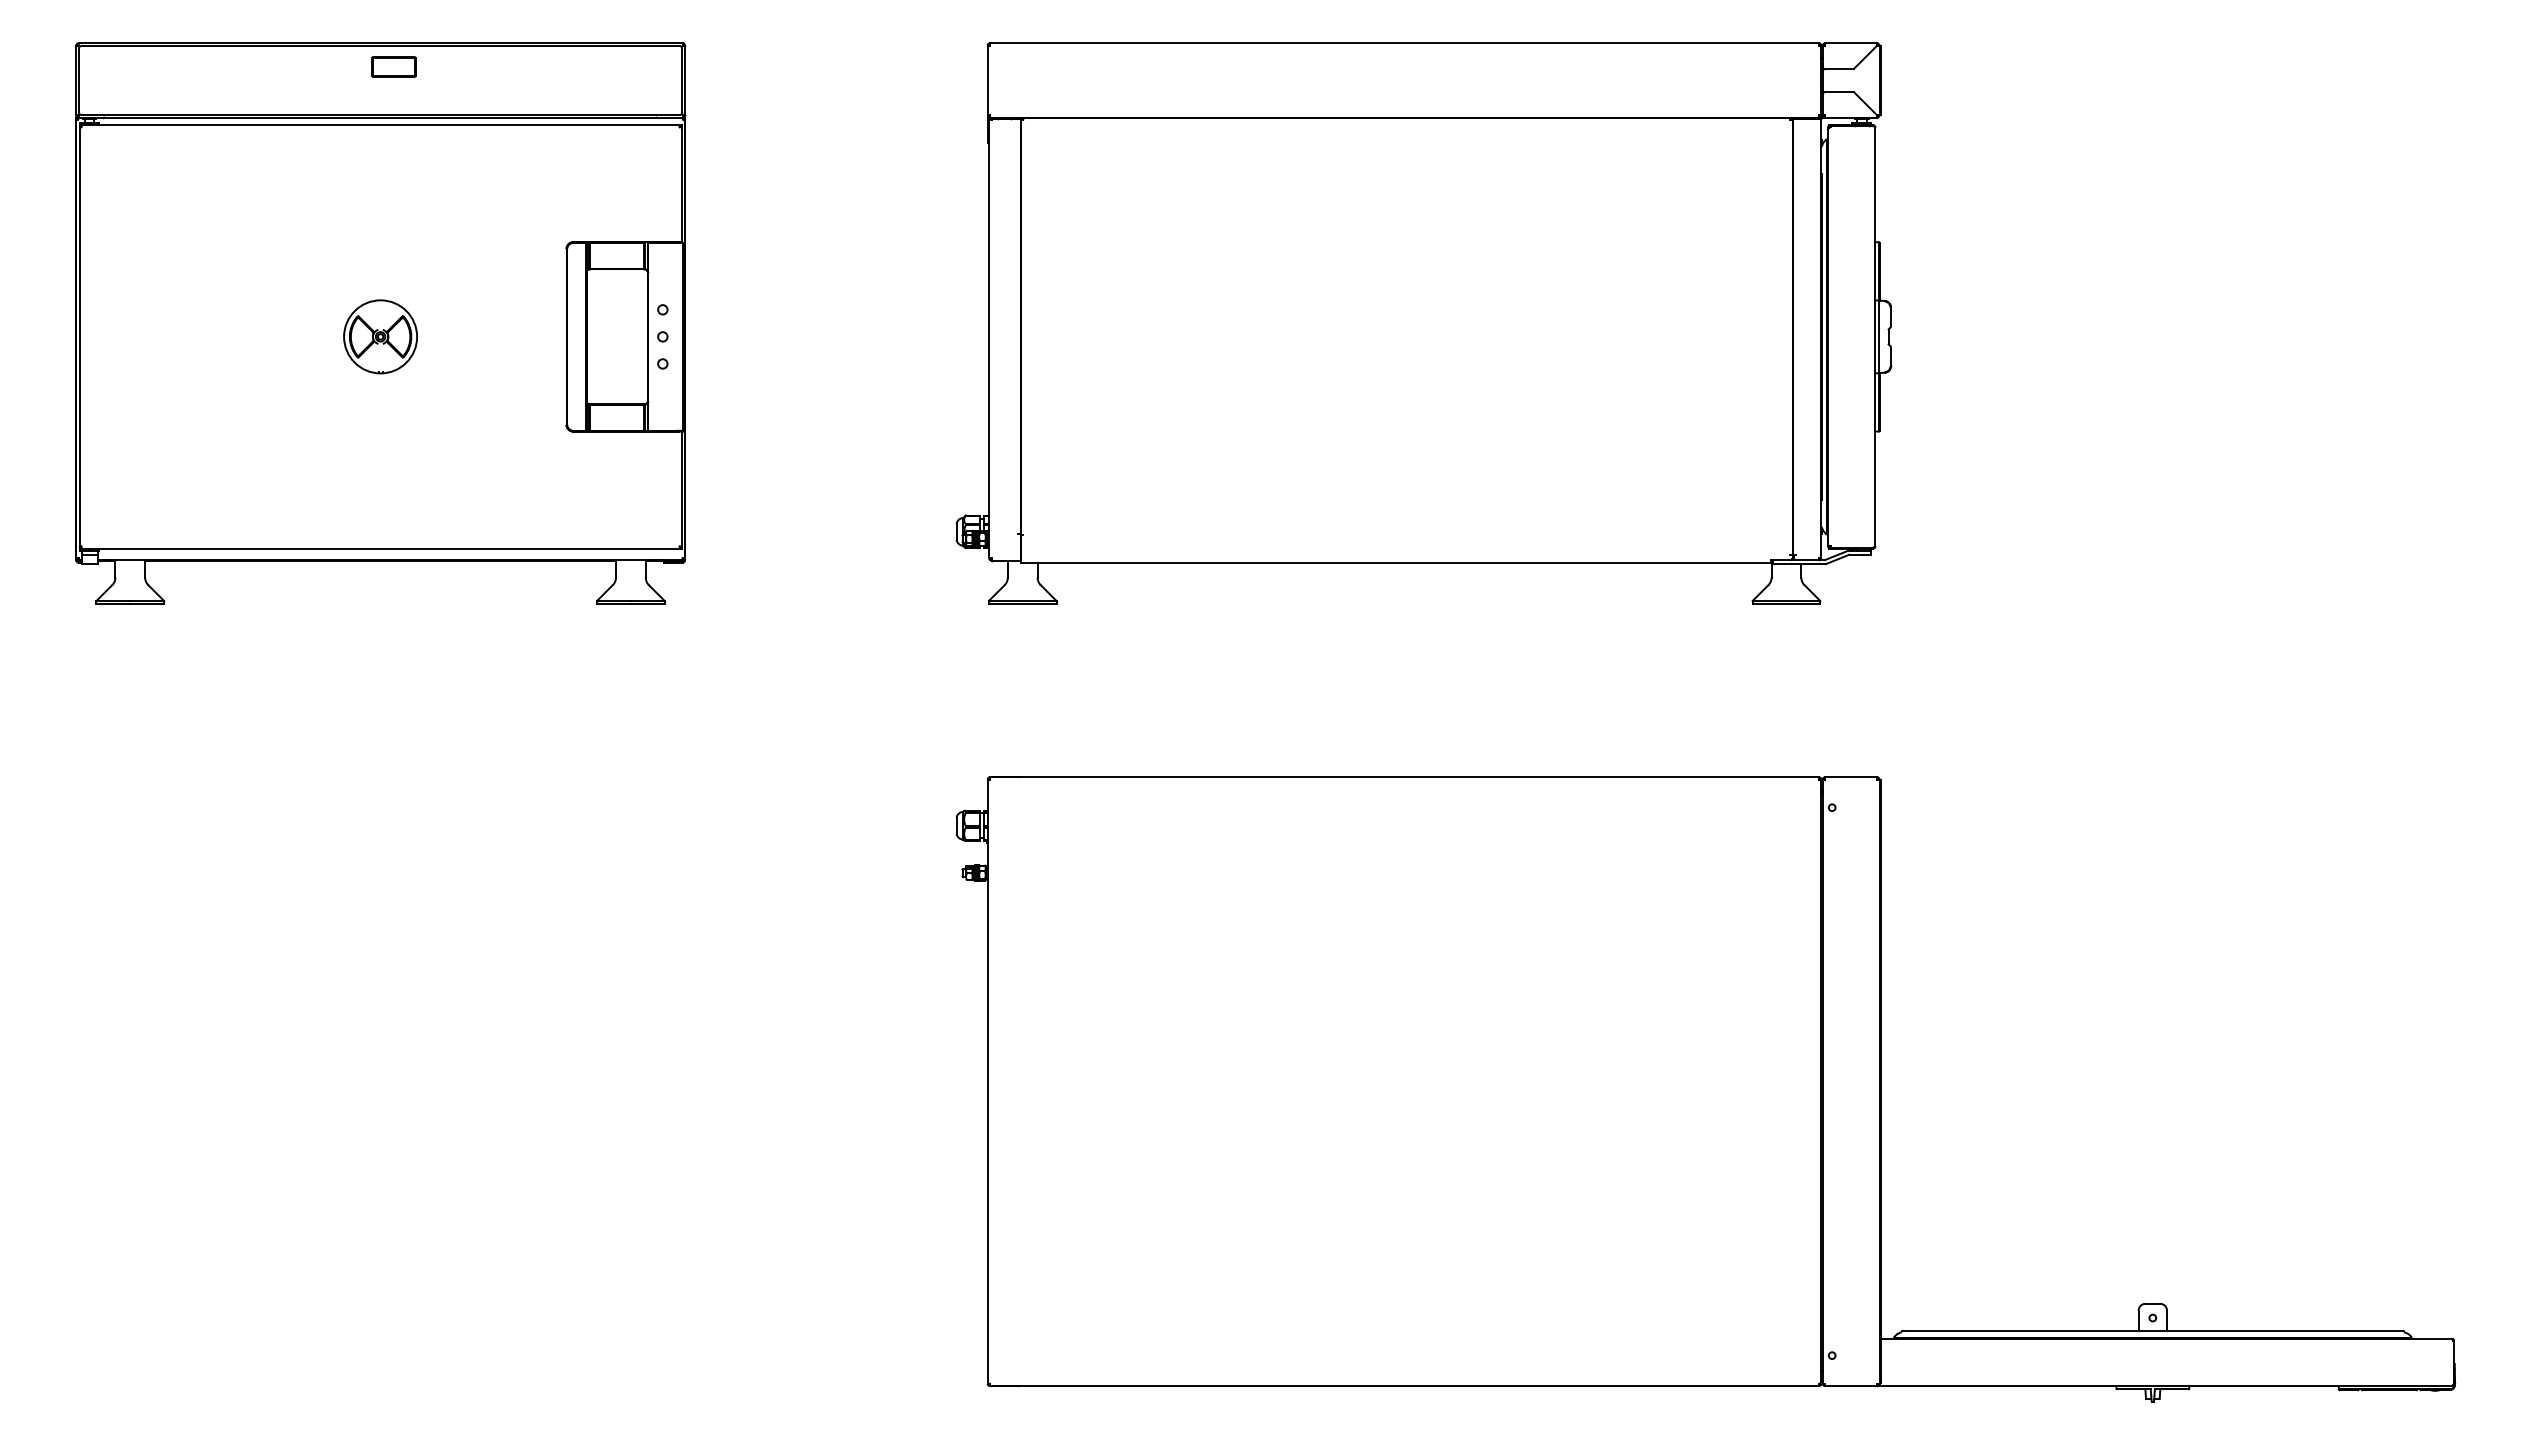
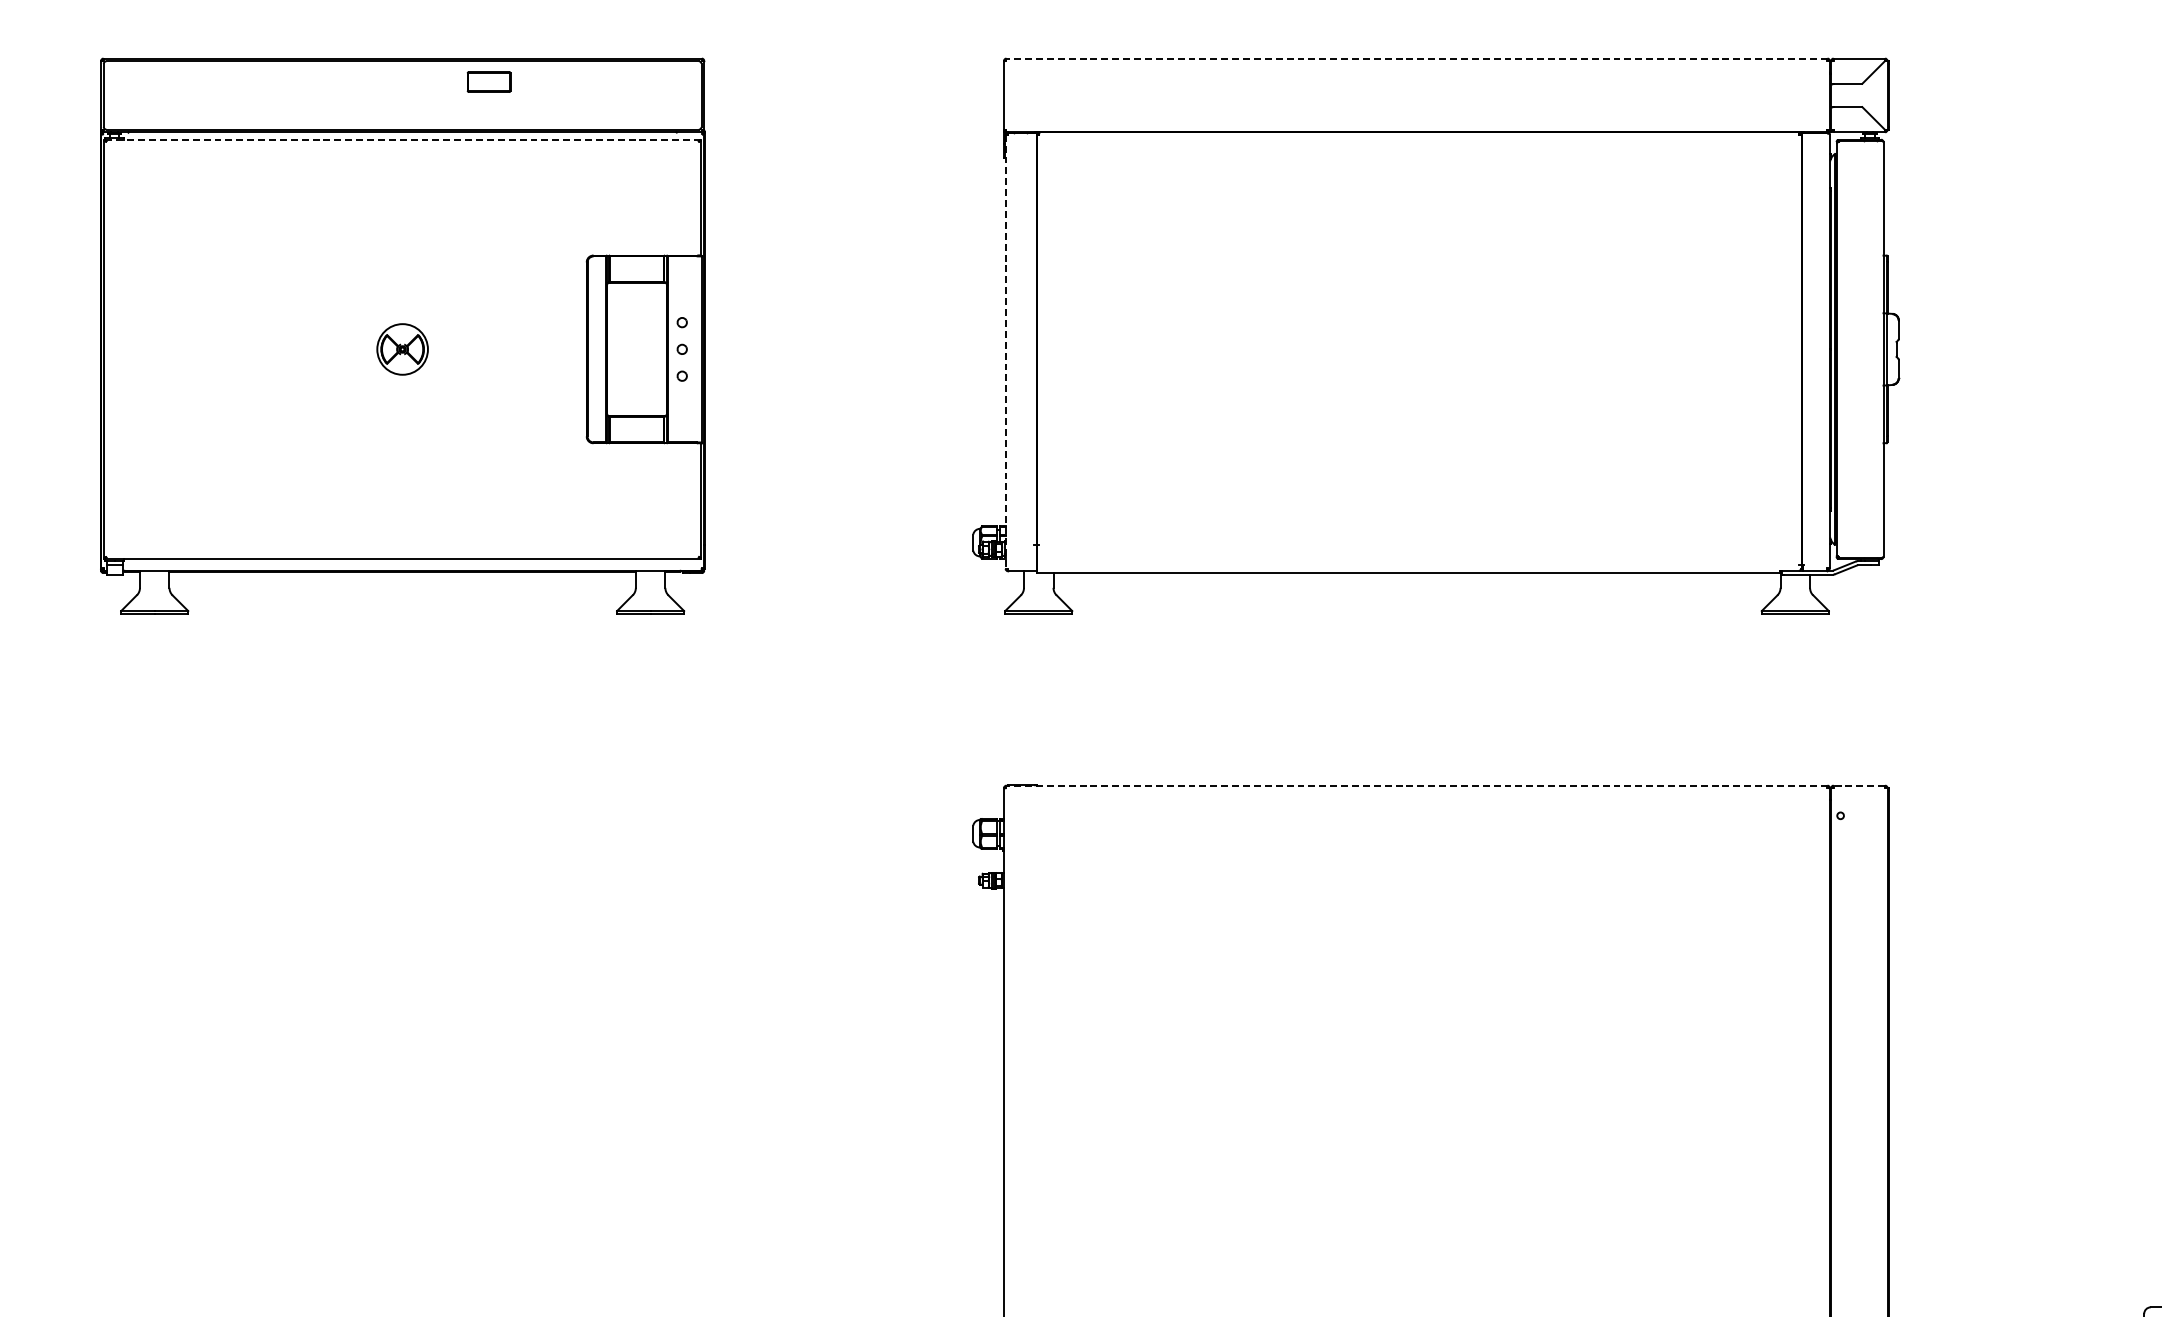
line: (1404, 43) -> (1416, 58), solid -> dashed
part: (393, 66) -> (488, 81), moved
line: (380, 125) -> (402, 140), solid -> dashed
part: (380, 336) -> (402, 349), size x0.7
line: (989, 339) -> (1005, 352), solid -> dashed
line: (1404, 777) -> (1416, 785), solid -> dashed
line: (1851, 777) -> (1859, 785), solid -> dashed

